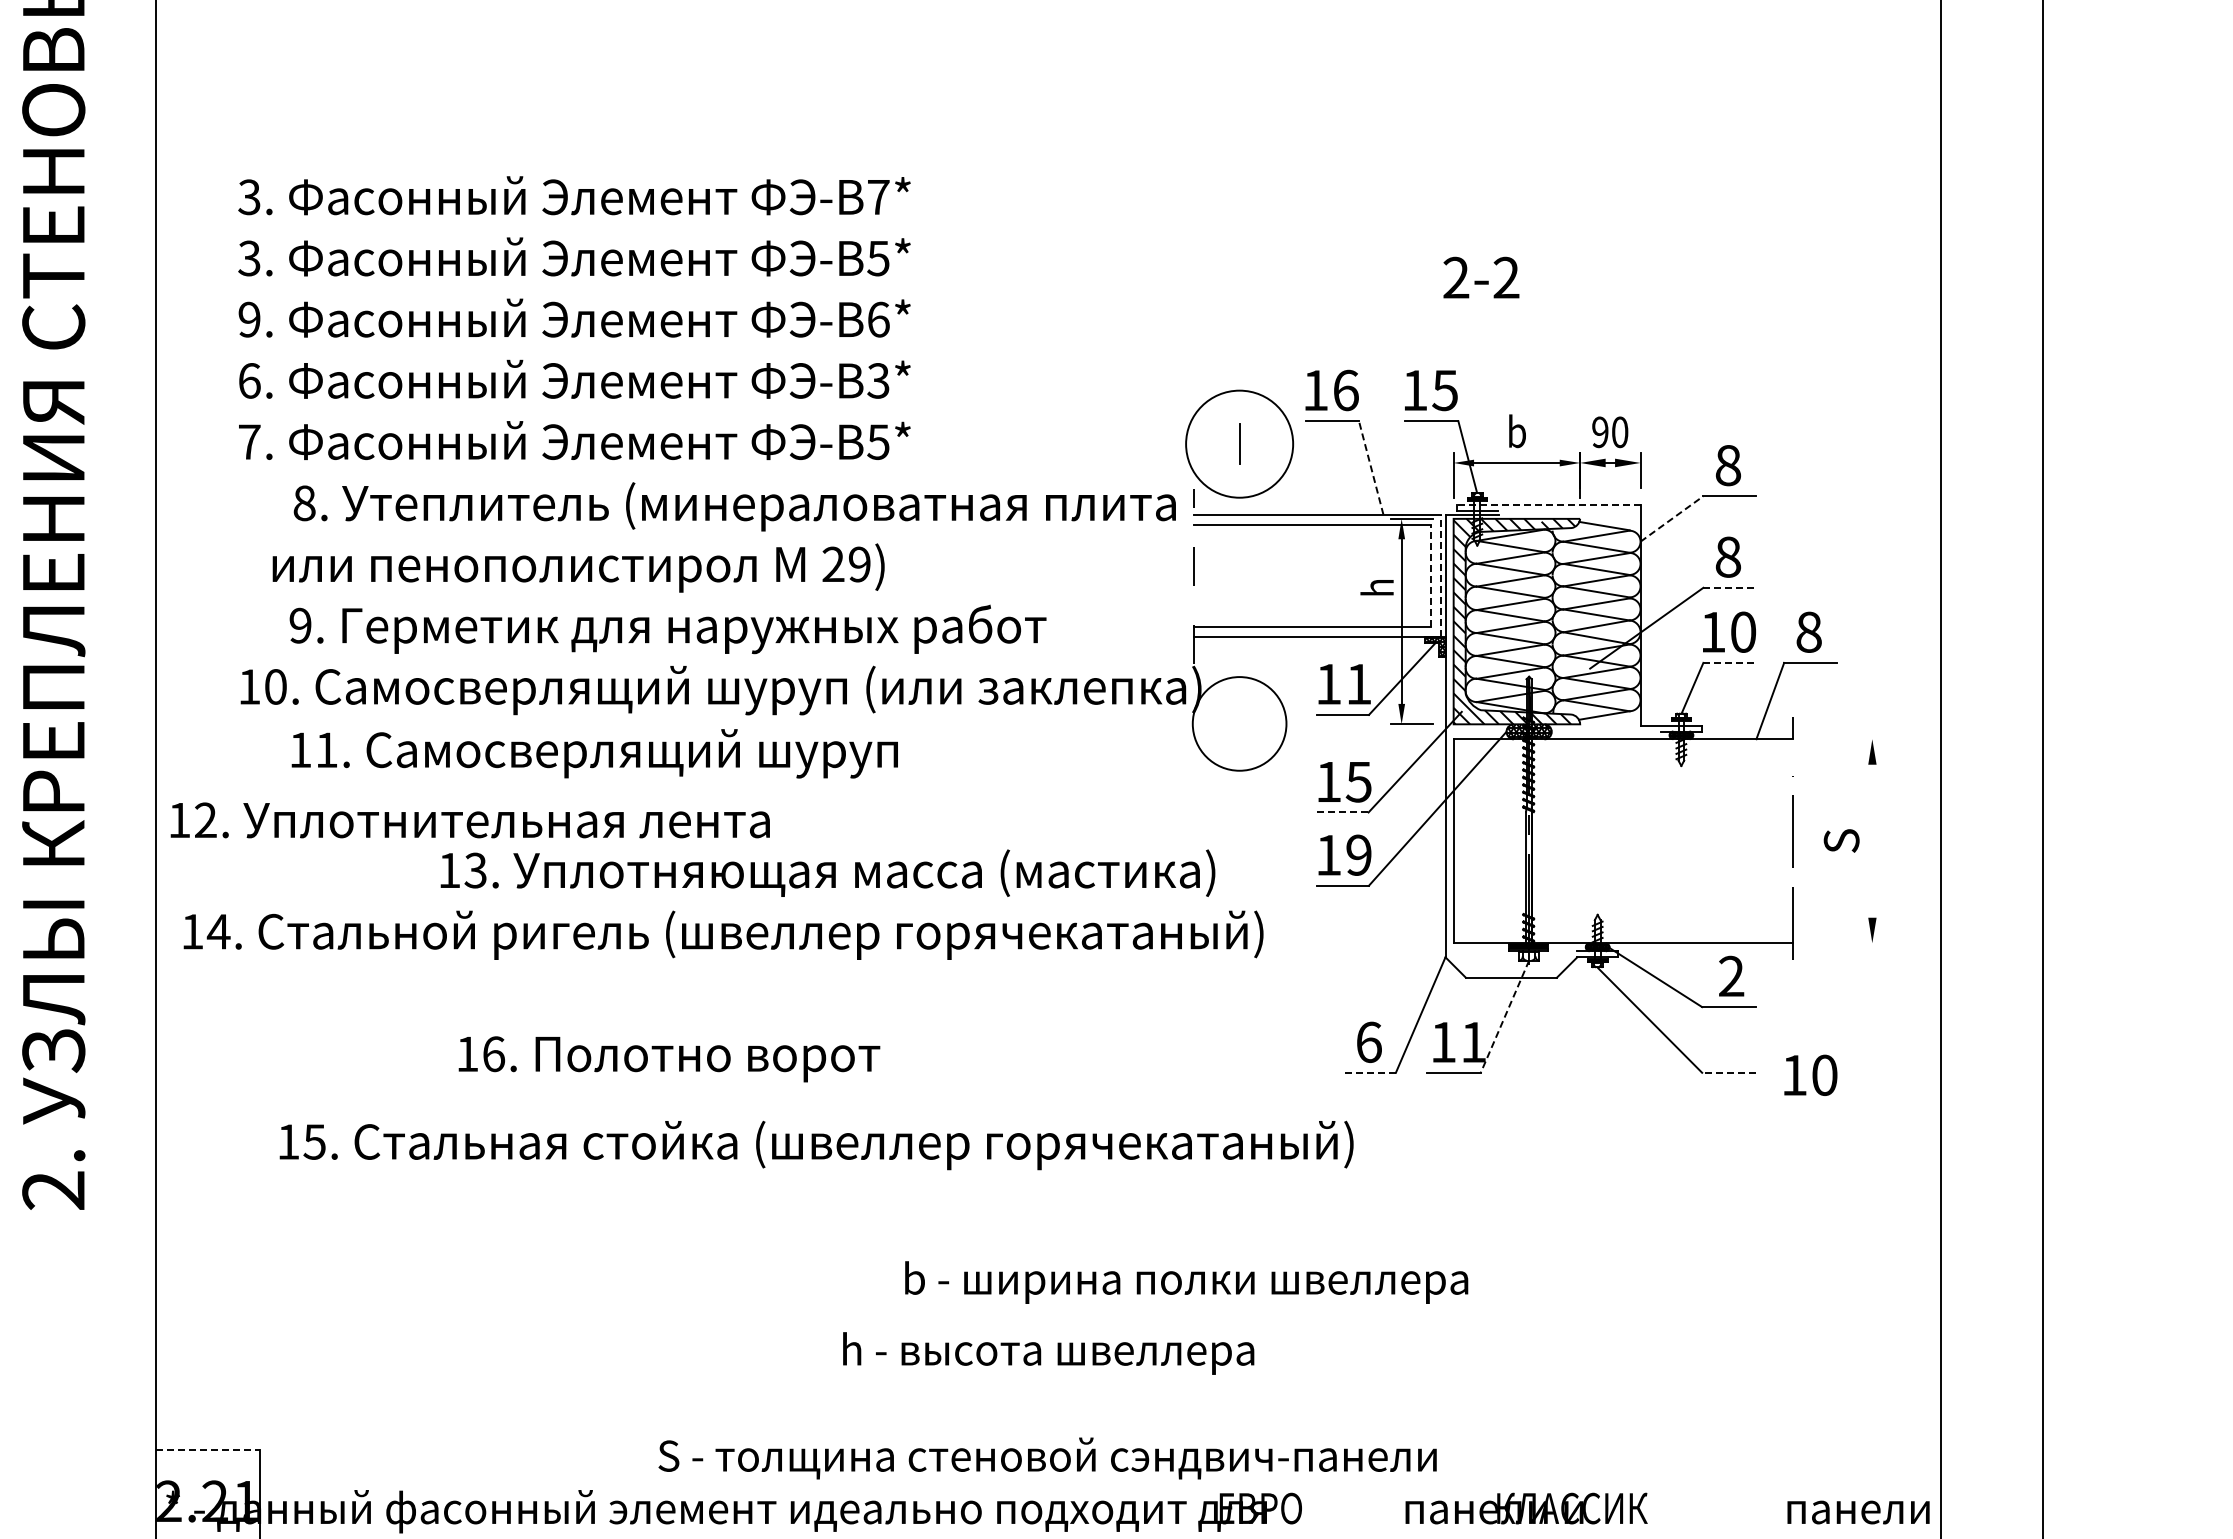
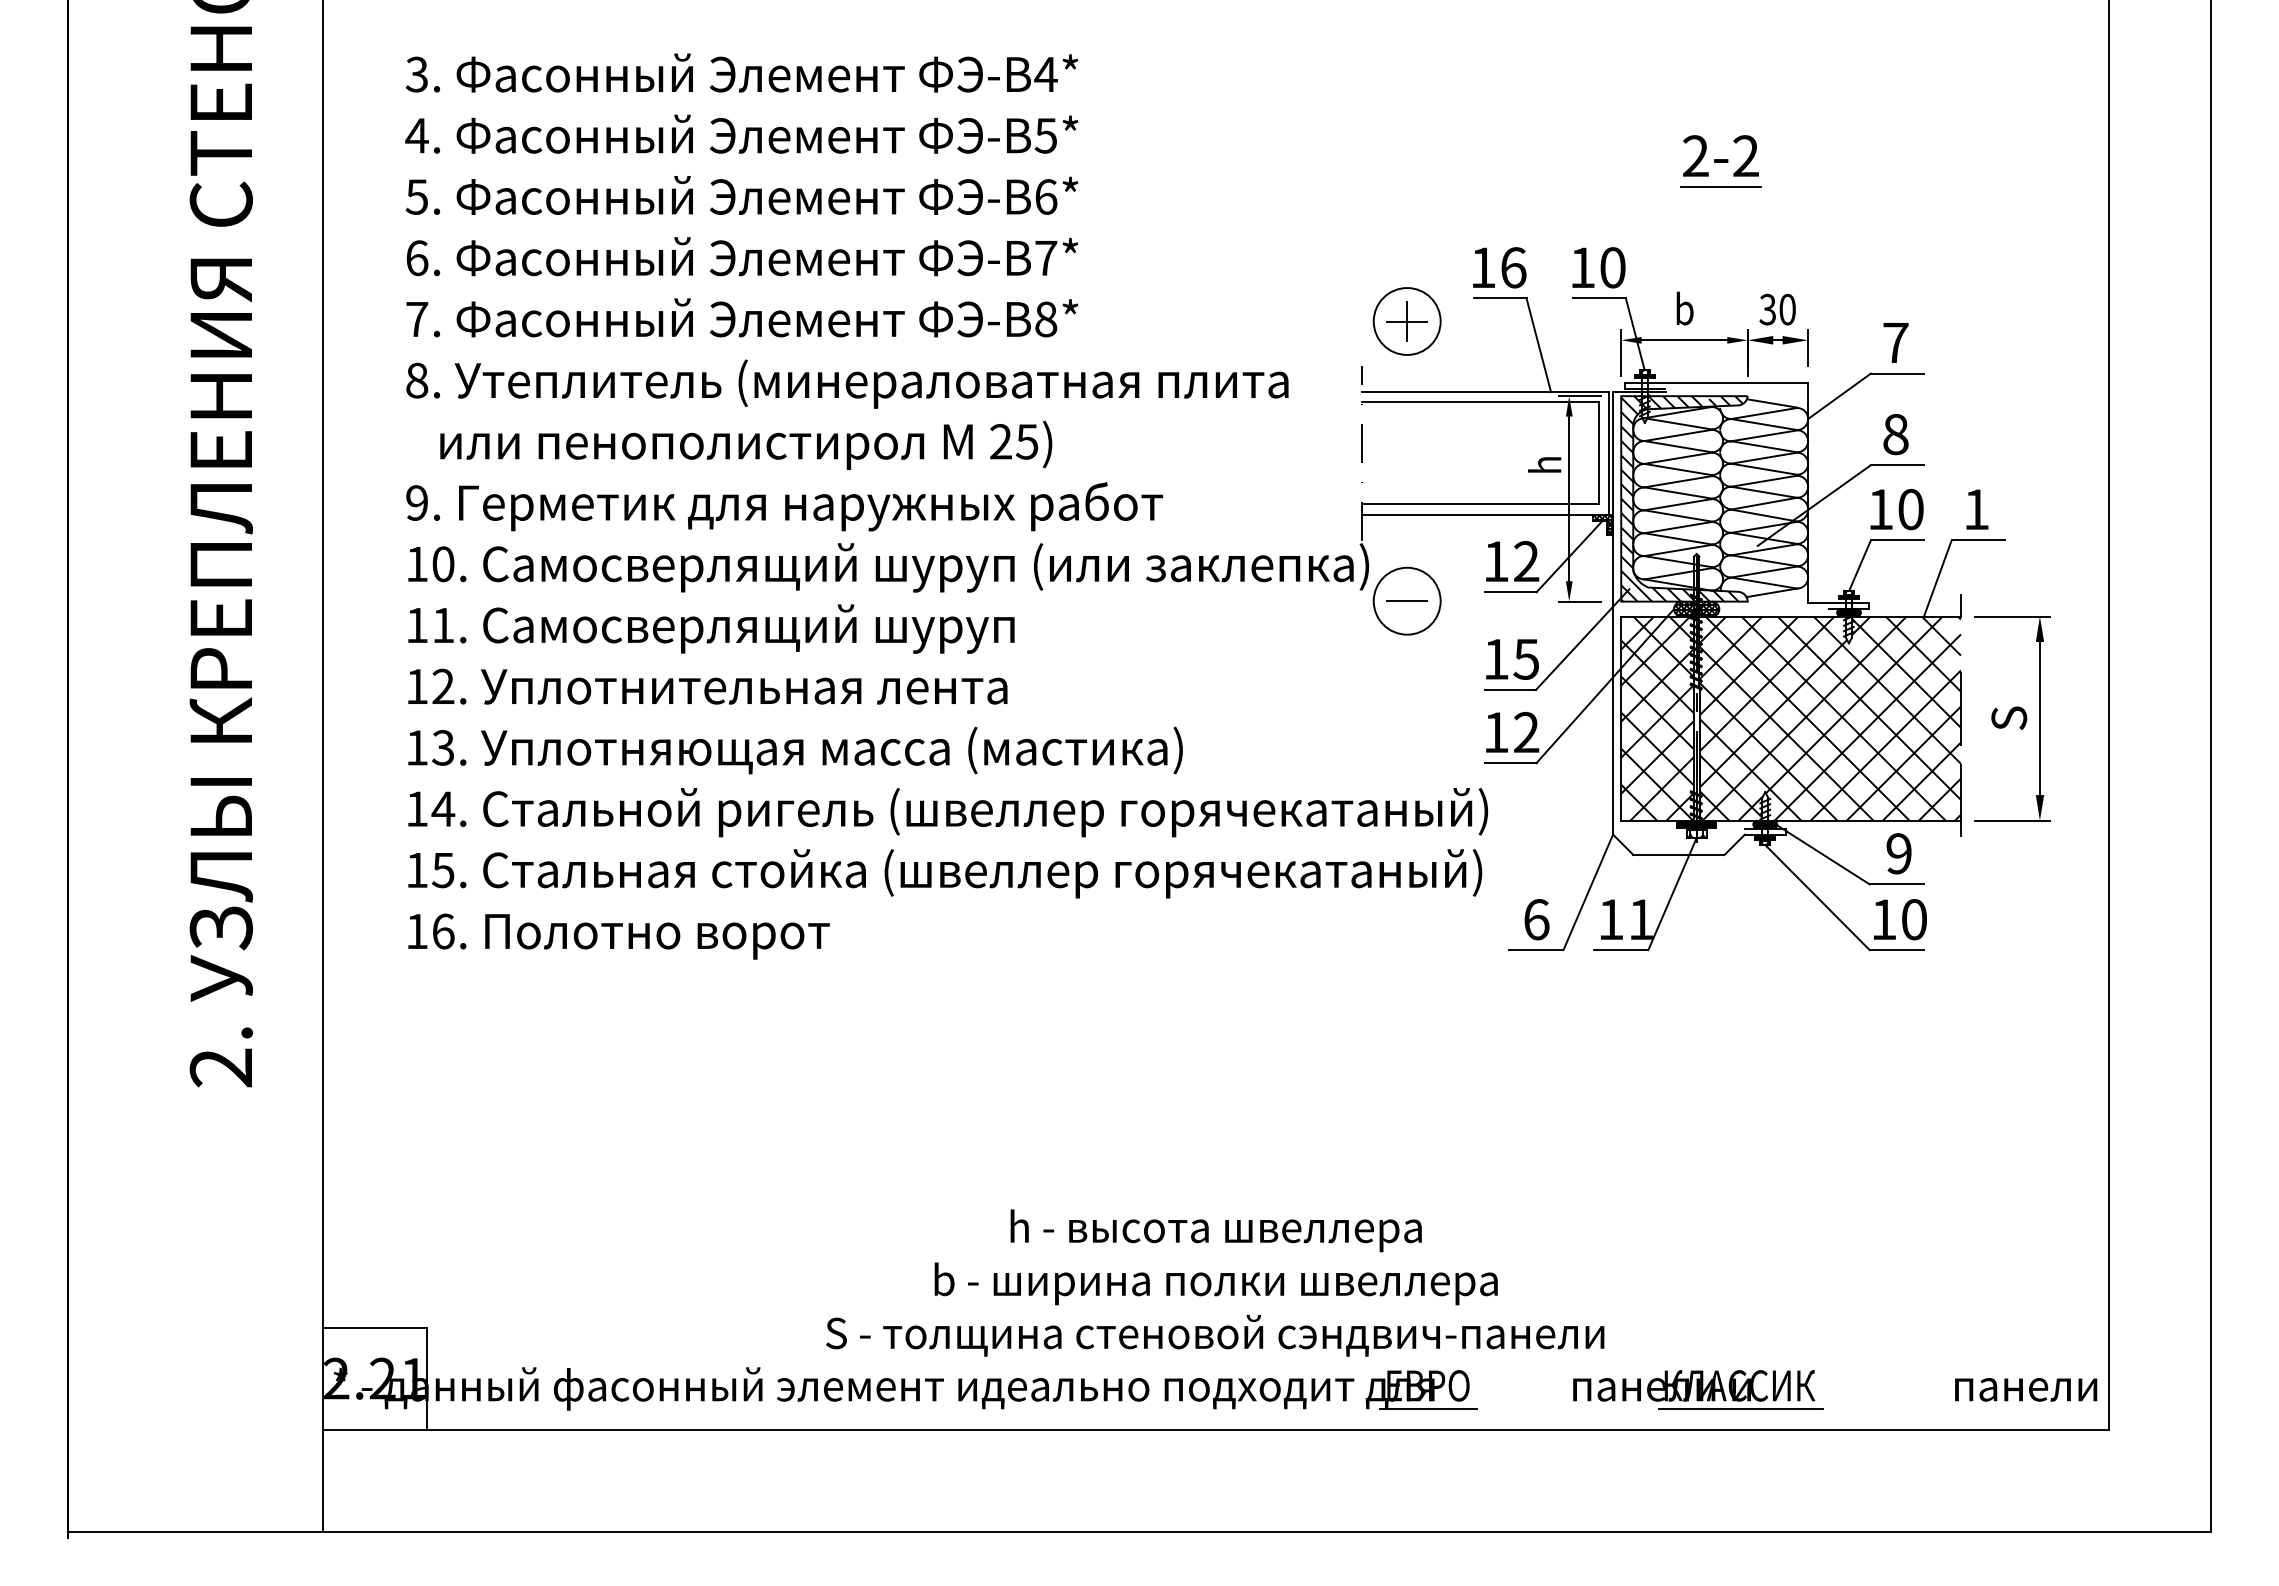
text: (877, 197) -> (1045, 74), 7* -> 4*
text: (248, 258) -> (416, 135), 3. -> 4.
text: (1480, 277) -> (1720, 155), moved
line: (1552, 309) -> (1720, 186), added
text: (248, 319) -> (416, 196), 9. -> 5.
text: (877, 381) -> (1045, 258), 3* -> 7*
text: (1444, 390) -> (1612, 267), 15 -> 10
text: (1599, 432) -> (1767, 309), 90 -> 30
text: (877, 442) -> (1045, 319), 5* -> 8*
circle: (1238, 444) -> (1406, 321), size x0.62
line: (1239, 444) -> (1407, 321), added
text: (1727, 465) -> (1895, 342), 8 -> 7
line: (1370, 467) -> (1538, 344), dashed -> solid
line: (1548, 505) -> (1716, 382), dashed -> solid
text: (734, 506) -> (847, 383), moved
line: (1671, 519) -> (1839, 396), dashed -> solid
text: (858, 564) -> (1026, 441), 29) -> 25)
line: (1430, 575) -> (1598, 452), dashed -> solid
line: (1440, 575) -> (1608, 452), dashed -> solid
line: (1729, 588) -> (1897, 465), dashed -> solid
text: (667, 629) -> (784, 506), moved
text: (1808, 632) -> (1976, 509), 8 -> 1
line: (1729, 663) -> (1897, 540), dashed -> solid
text: (1358, 684) -> (1526, 561), 11 -> 12
circle: (1238, 723) -> (1406, 600), size x0.71
line: (1239, 724) -> (1407, 601), added
line: (1844, 739) -> (2012, 616), added
text: (594, 753) -> (711, 628), moved
line: (1342, 812) -> (1510, 689), dashed -> solid
text: (469, 820) -> (707, 686), moved
hatch: (1489, 841) -> (1657, 718), added
hatch: (1661, 841) -> (1829, 718), added
line: (1871, 841) -> (2039, 718), added
text: (1358, 855) -> (1526, 732), 19 -> 12
text: (827, 873) -> (795, 750), moved
text: (723, 935) -> (948, 812), moved
line: (1844, 943) -> (2012, 820), added
text: (1730, 976) -> (1898, 853), 2 -> 9
line: (1504, 1017) -> (1672, 894), dashed -> solid
text: (668, 1059) -> (618, 936), moved
line: (1367, 1073) -> (1535, 950), dashed -> solid
line: (1728, 1073) -> (1896, 950), dashed -> solid
text: (1810, 1075) -> (1900, 919), moved
text: (816, 1145) -> (945, 873), moved
text: (1185, 1282) -> (1215, 1283), moved
line: (207, 1450) -> (375, 1327), dashed -> solid
line: (1260, 1531) -> (1428, 1408), added
line: (1572, 1531) -> (1740, 1408), added

